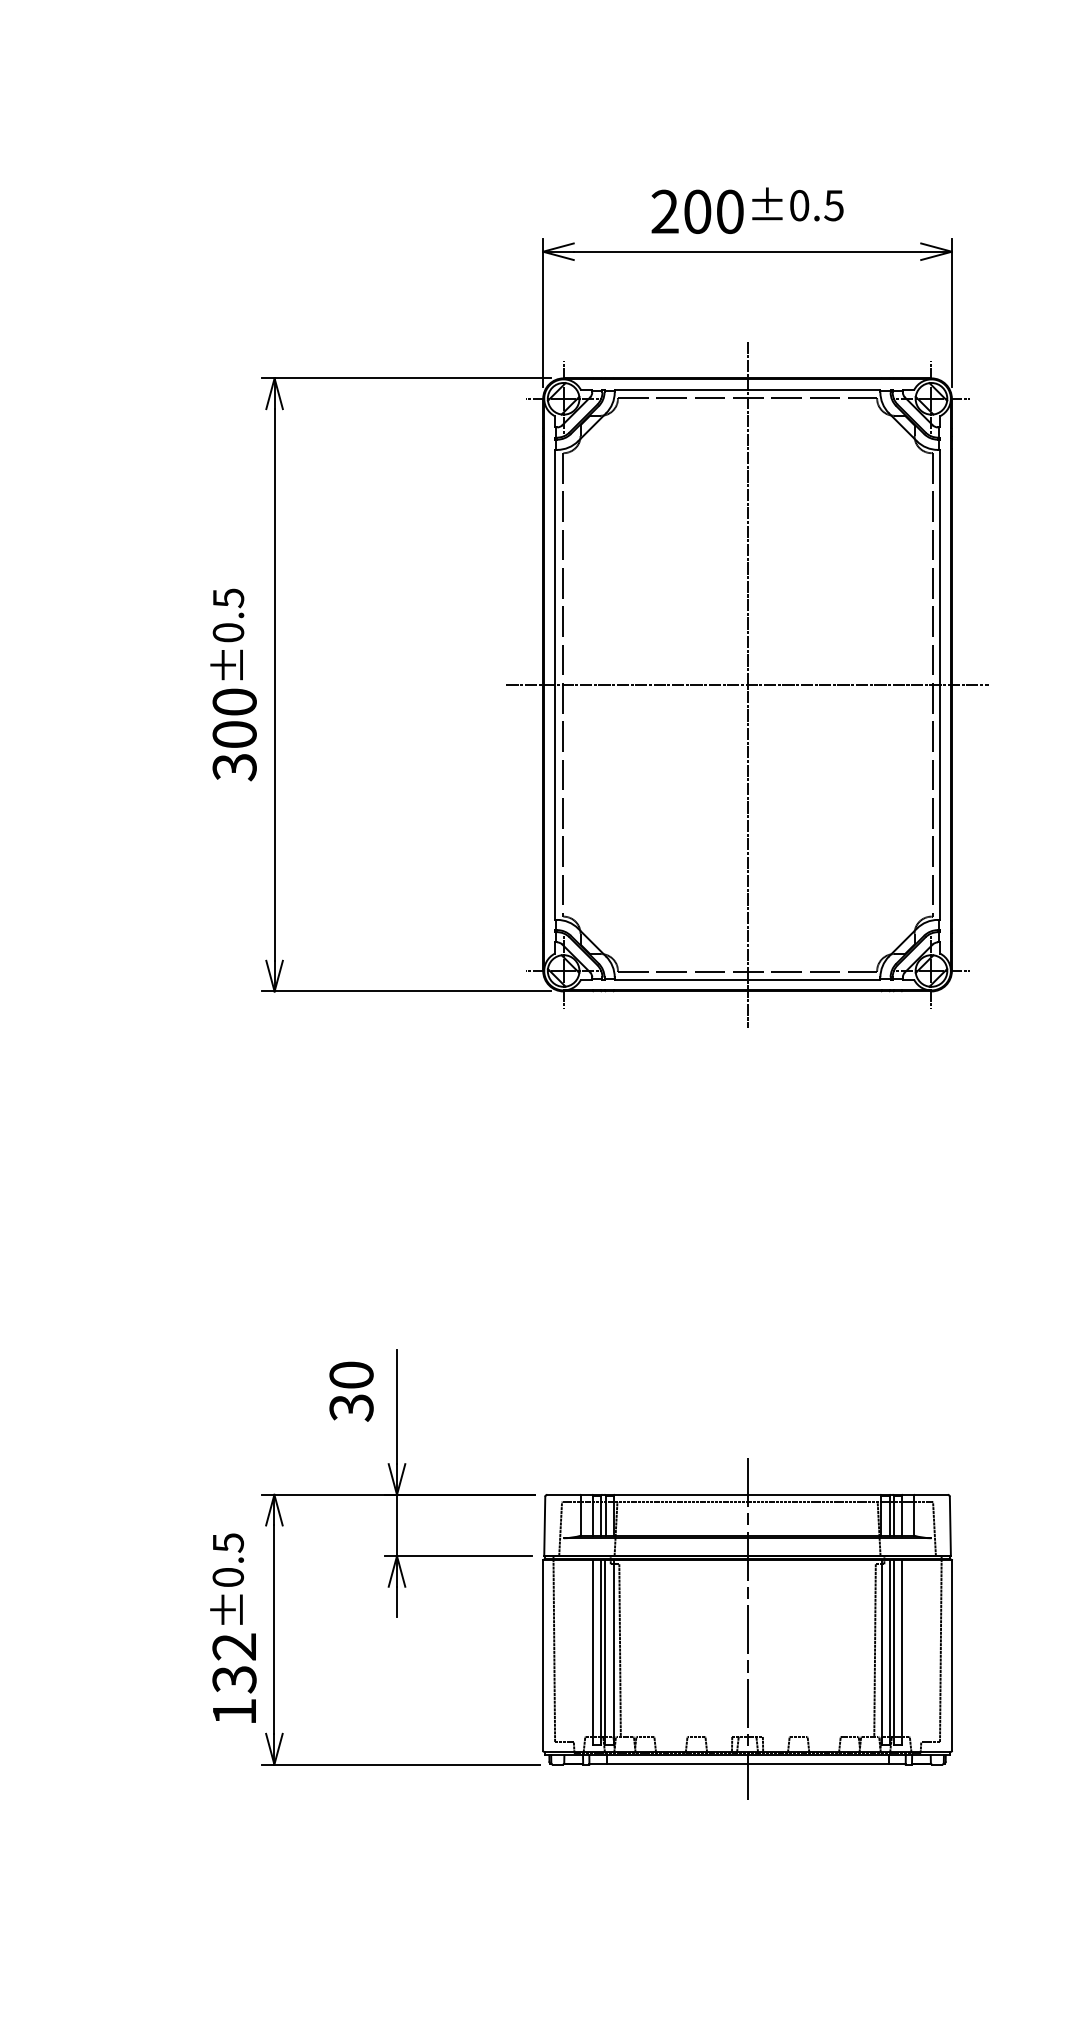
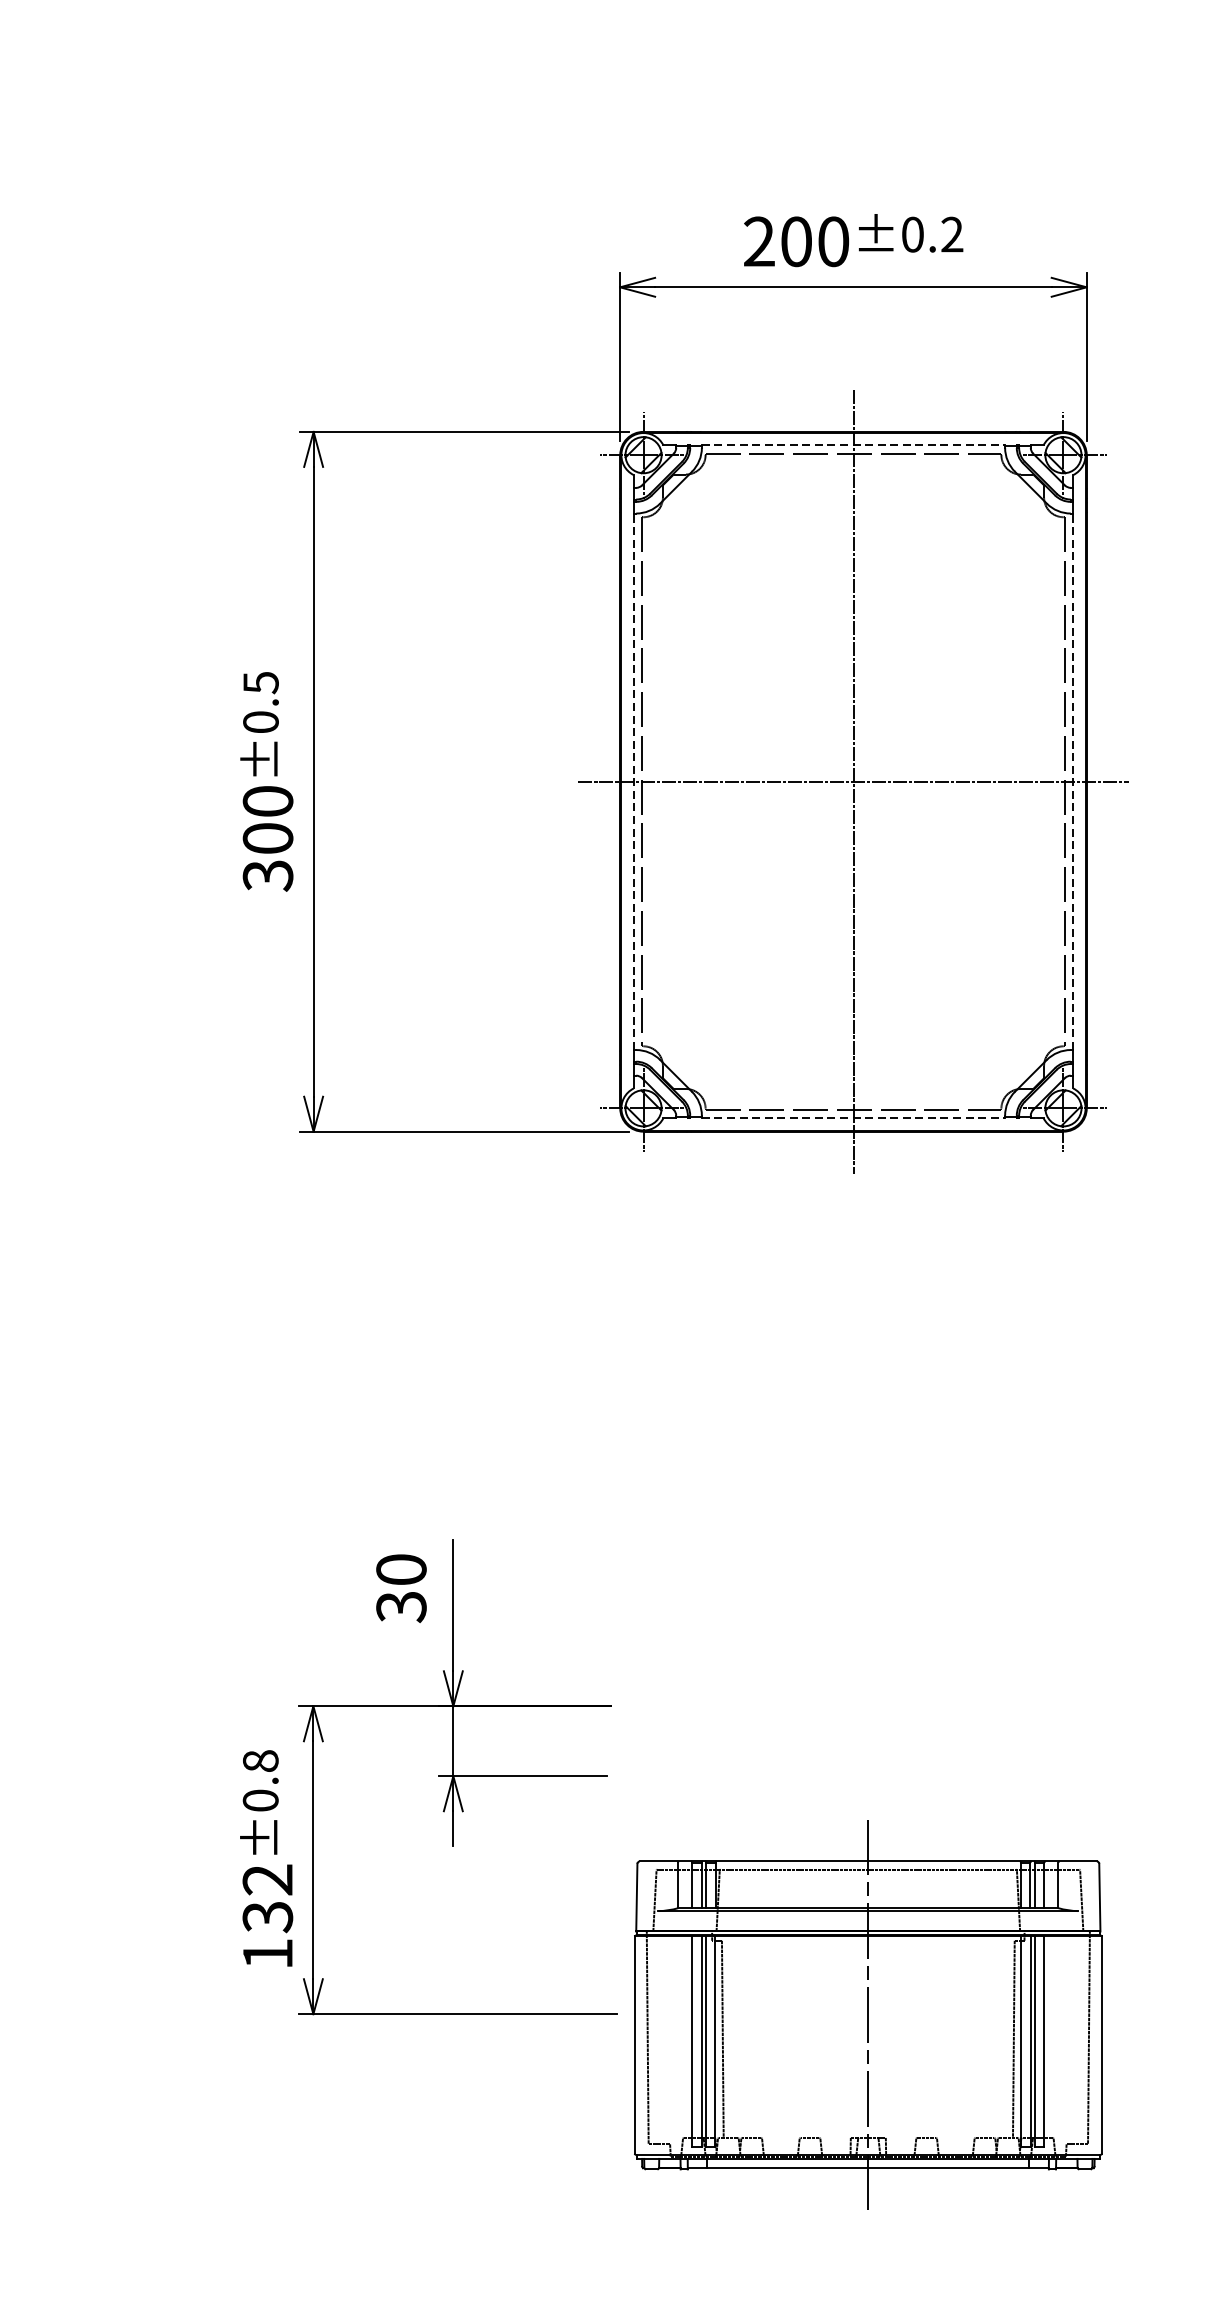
text: (833, 205) -> (951, 234), ±0.5 -> ±0.2
line: (747, 390) -> (853, 445), solid -> dashed
line: (555, 684) -> (634, 781), solid -> dashed
line: (940, 684) -> (1073, 781), solid -> dashed
line: (747, 979) -> (853, 1118), solid -> dashed
text: (227, 1542) -> (259, 1760), ±0.5 -> ±0.8
part: (747, 1628) -> (868, 2014), moved

